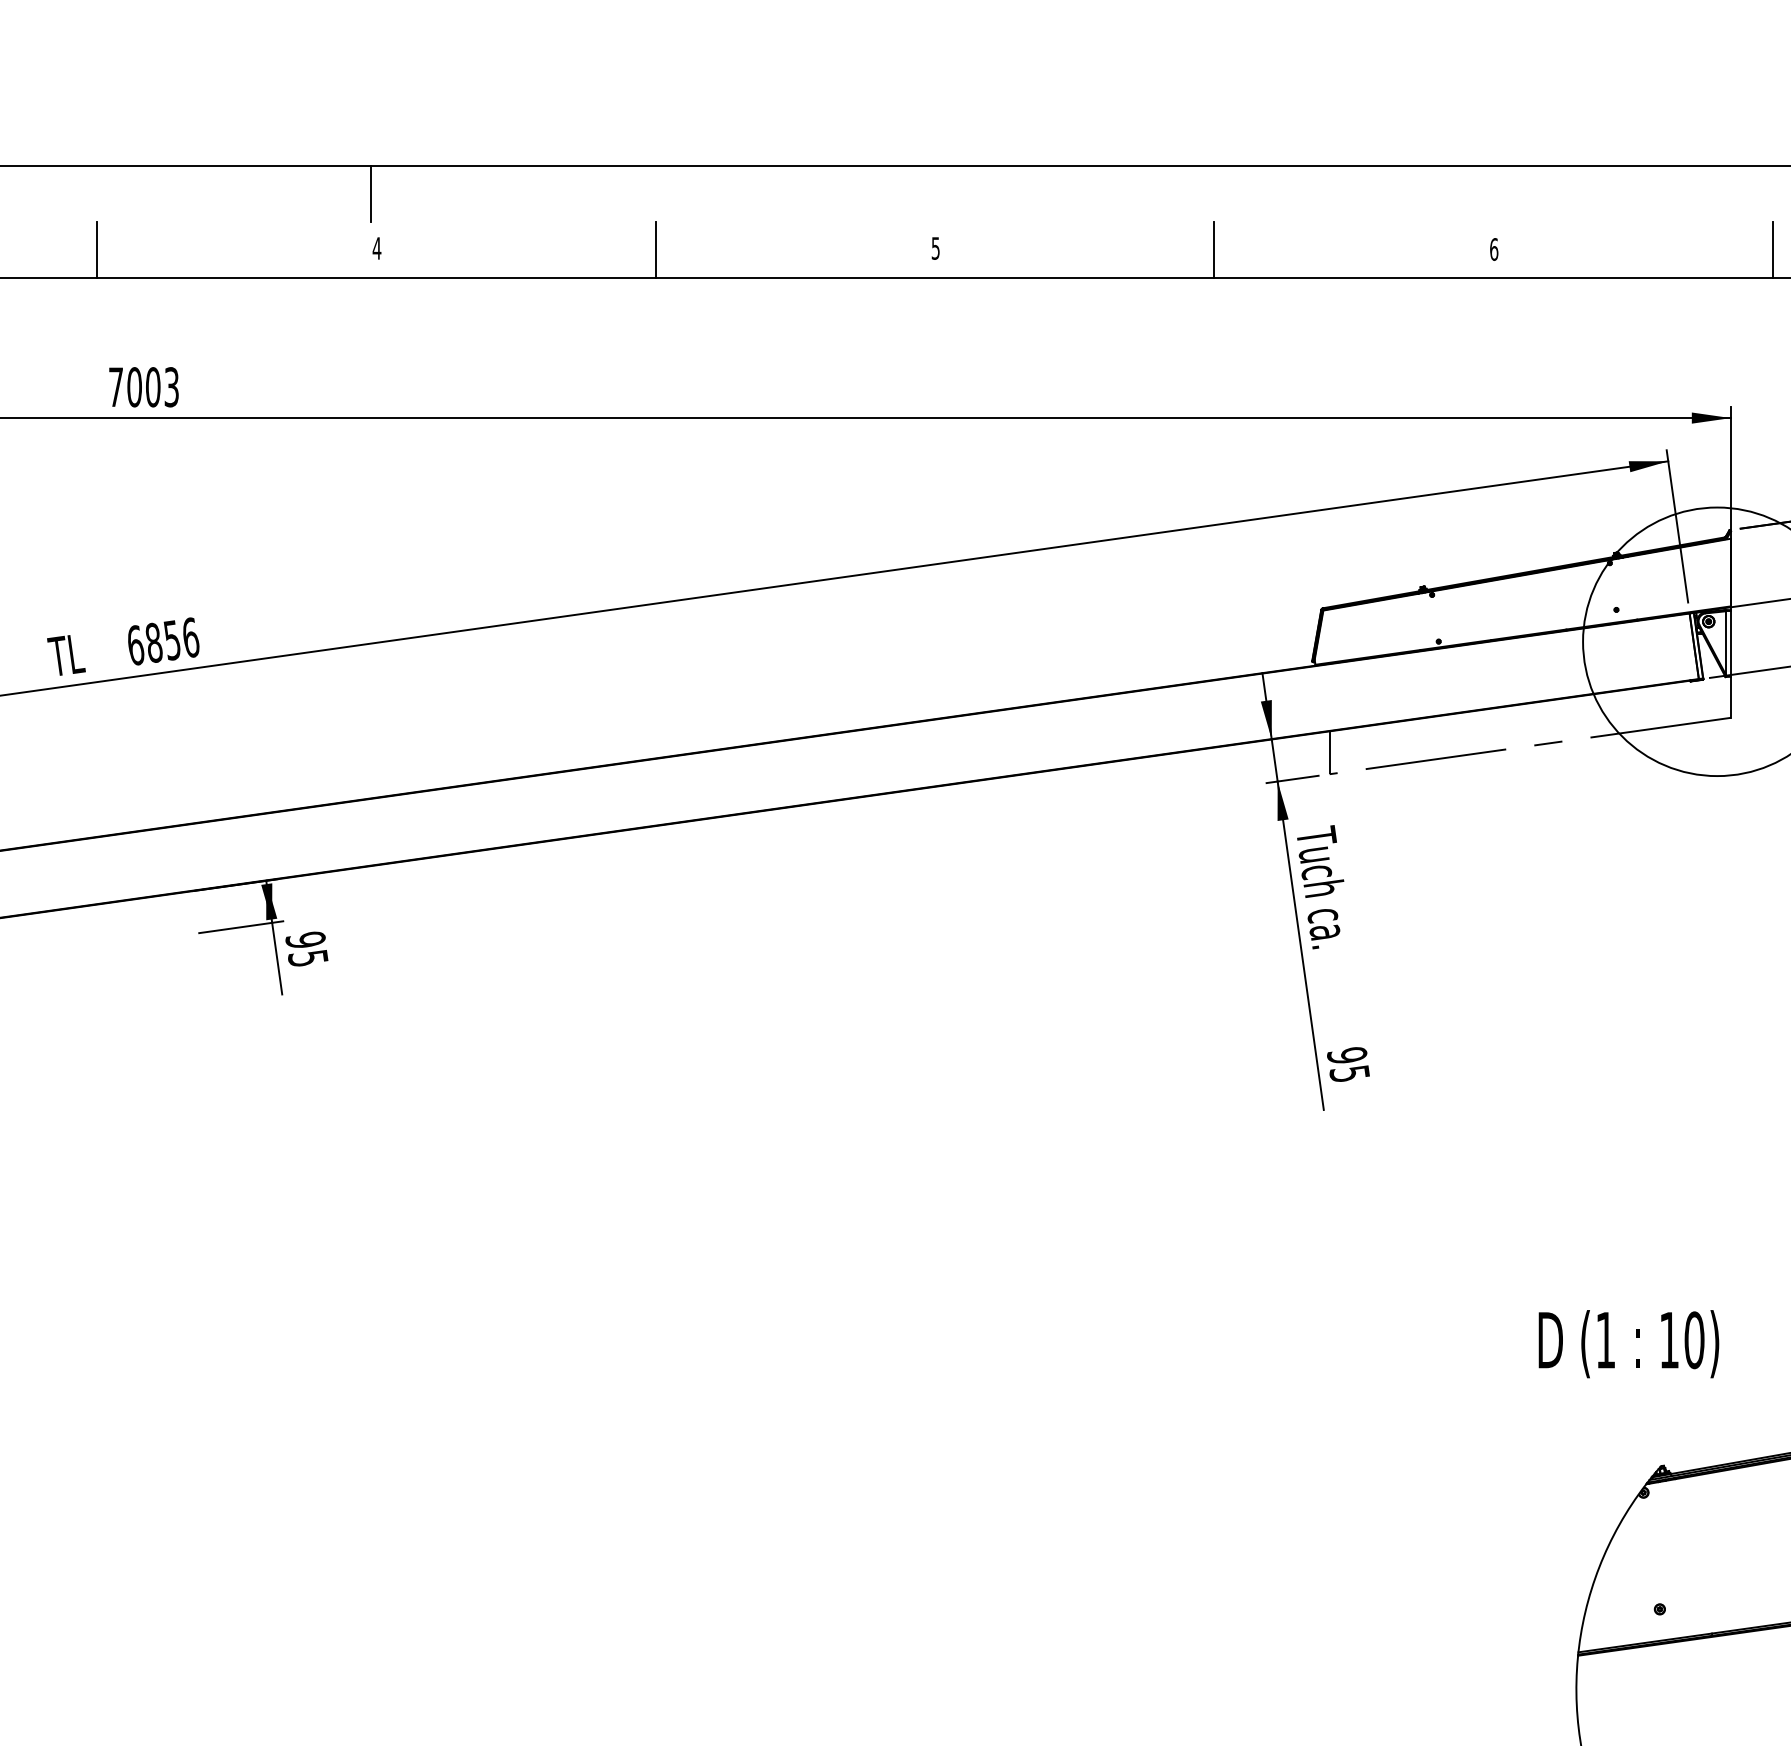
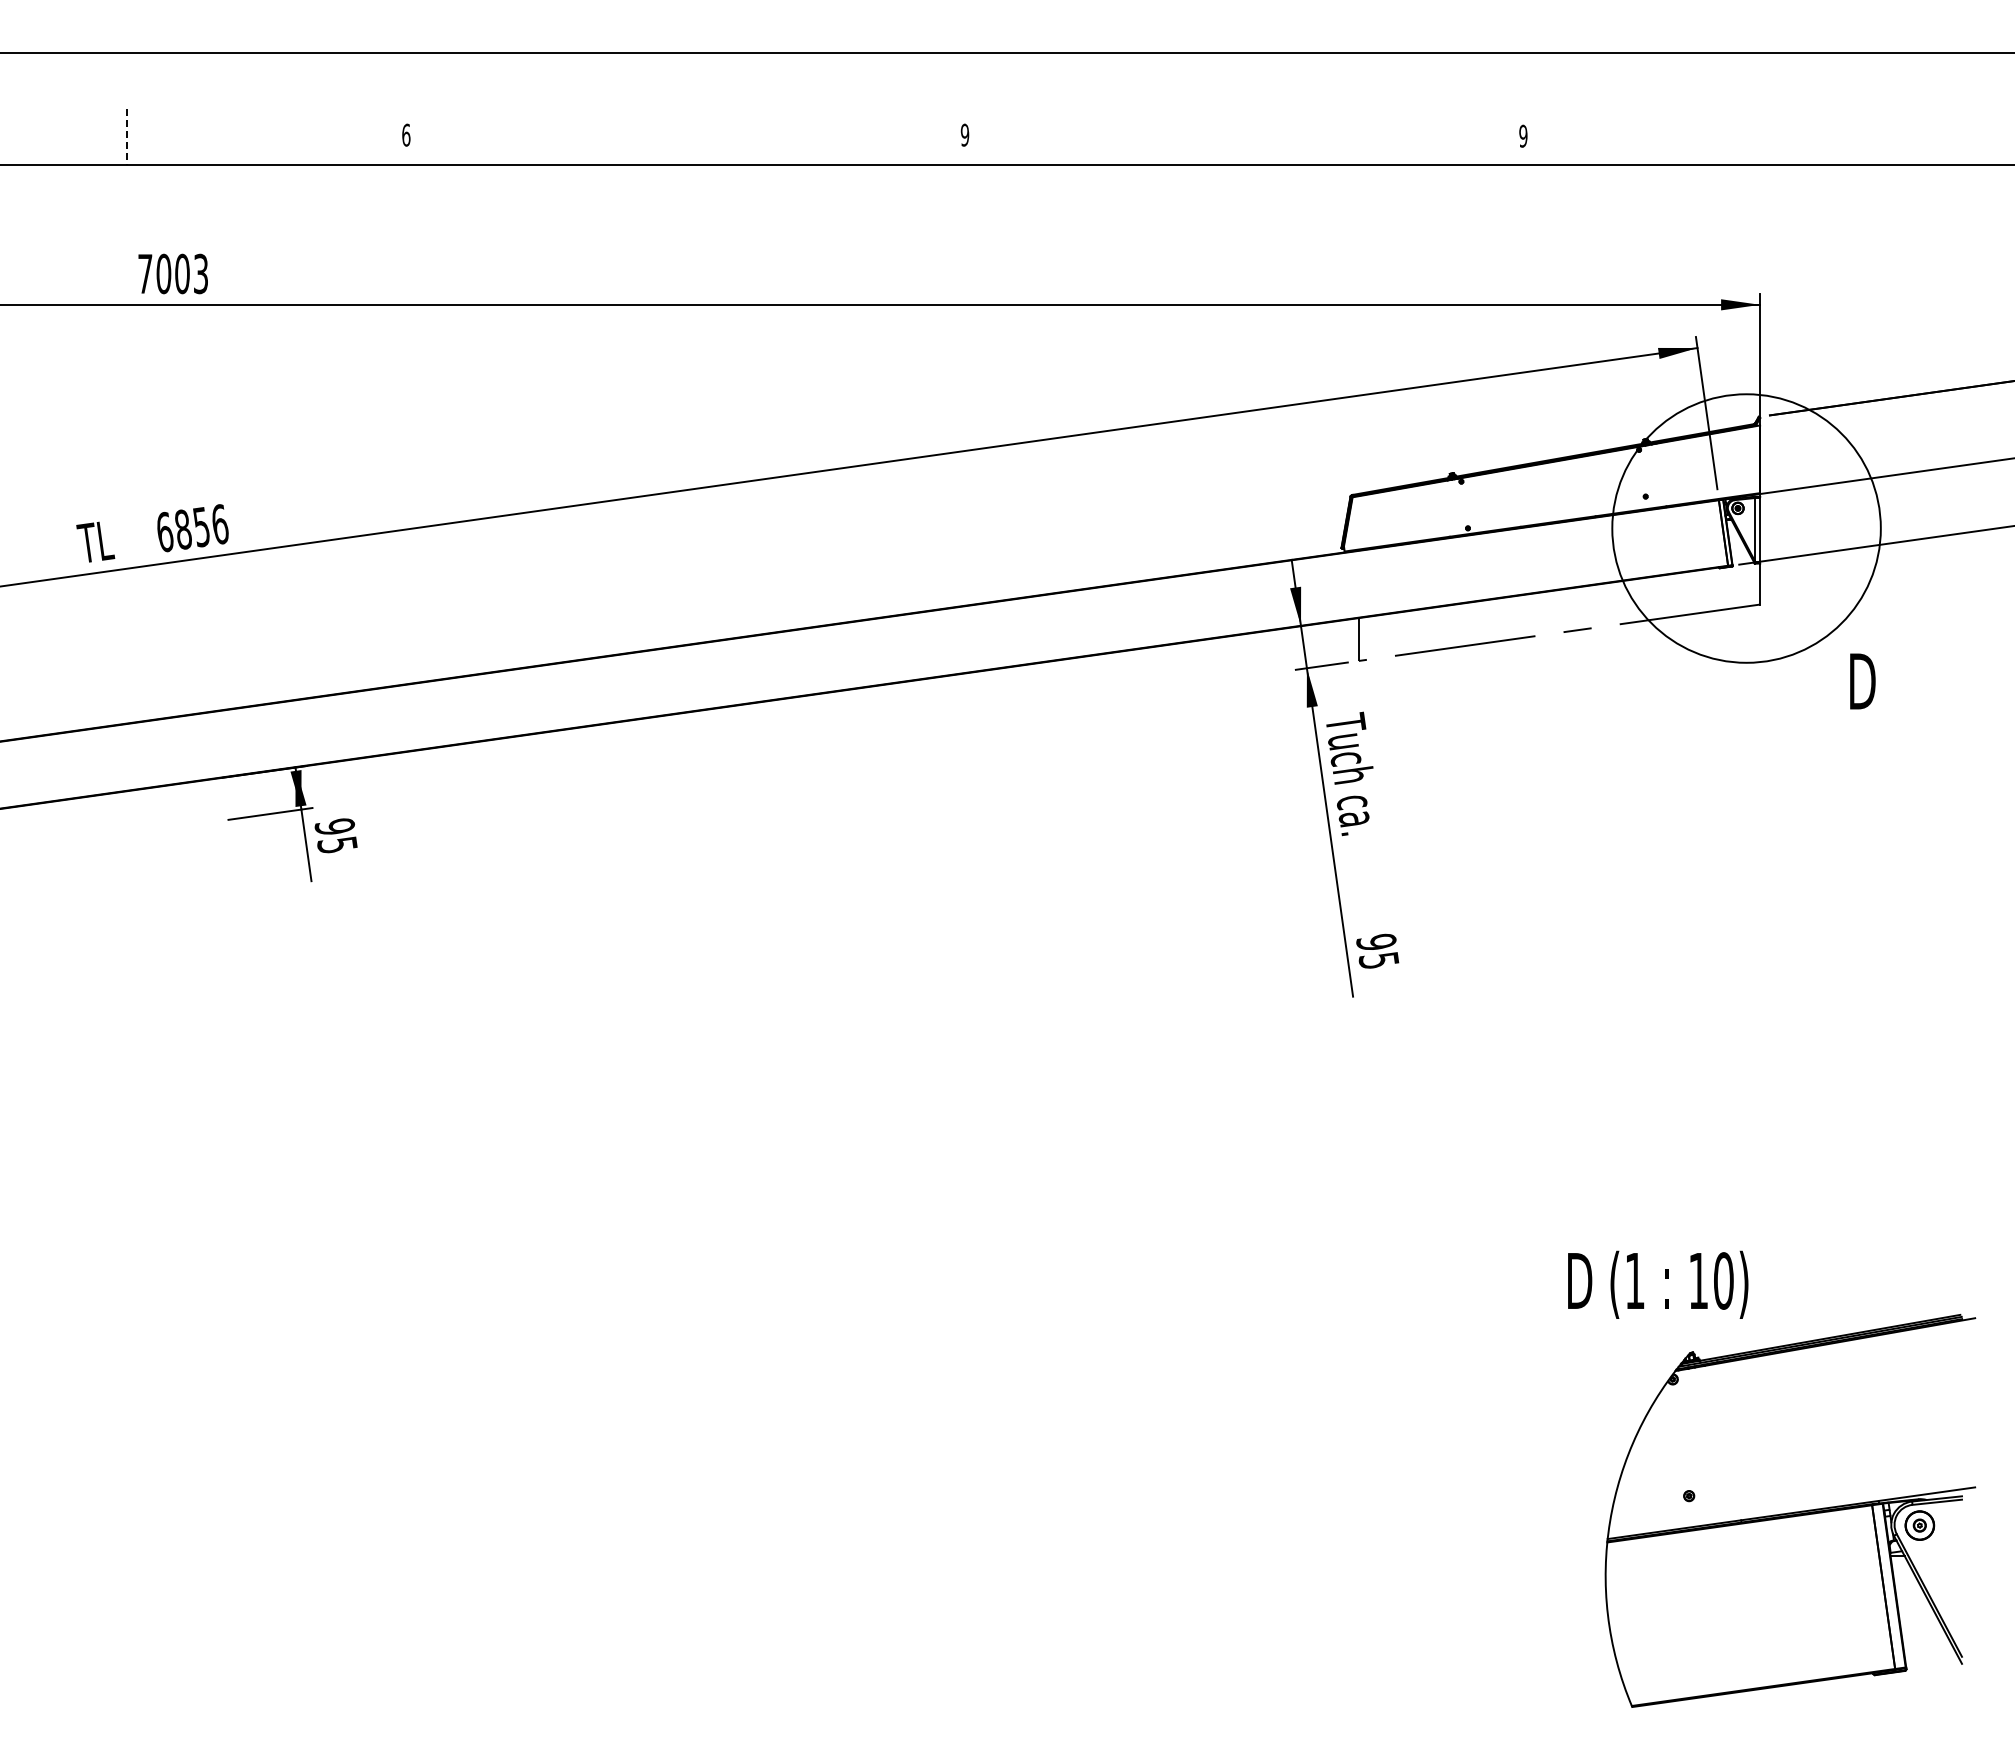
line: (371, 193) -> (400, 80), removed
text: (376, 247) -> (405, 134), 4 -> 6
text: (935, 247) -> (964, 134), 5 -> 9
text: (1494, 248) -> (1523, 135), 6 -> 9
line: (97, 249) -> (126, 136), solid -> dashed
line: (656, 249) -> (685, 136), removed
line: (1214, 249) -> (1243, 136), removed
line: (1773, 249) -> (1802, 136), removed
text: (1629, 1343) -> (1658, 1284), moved

